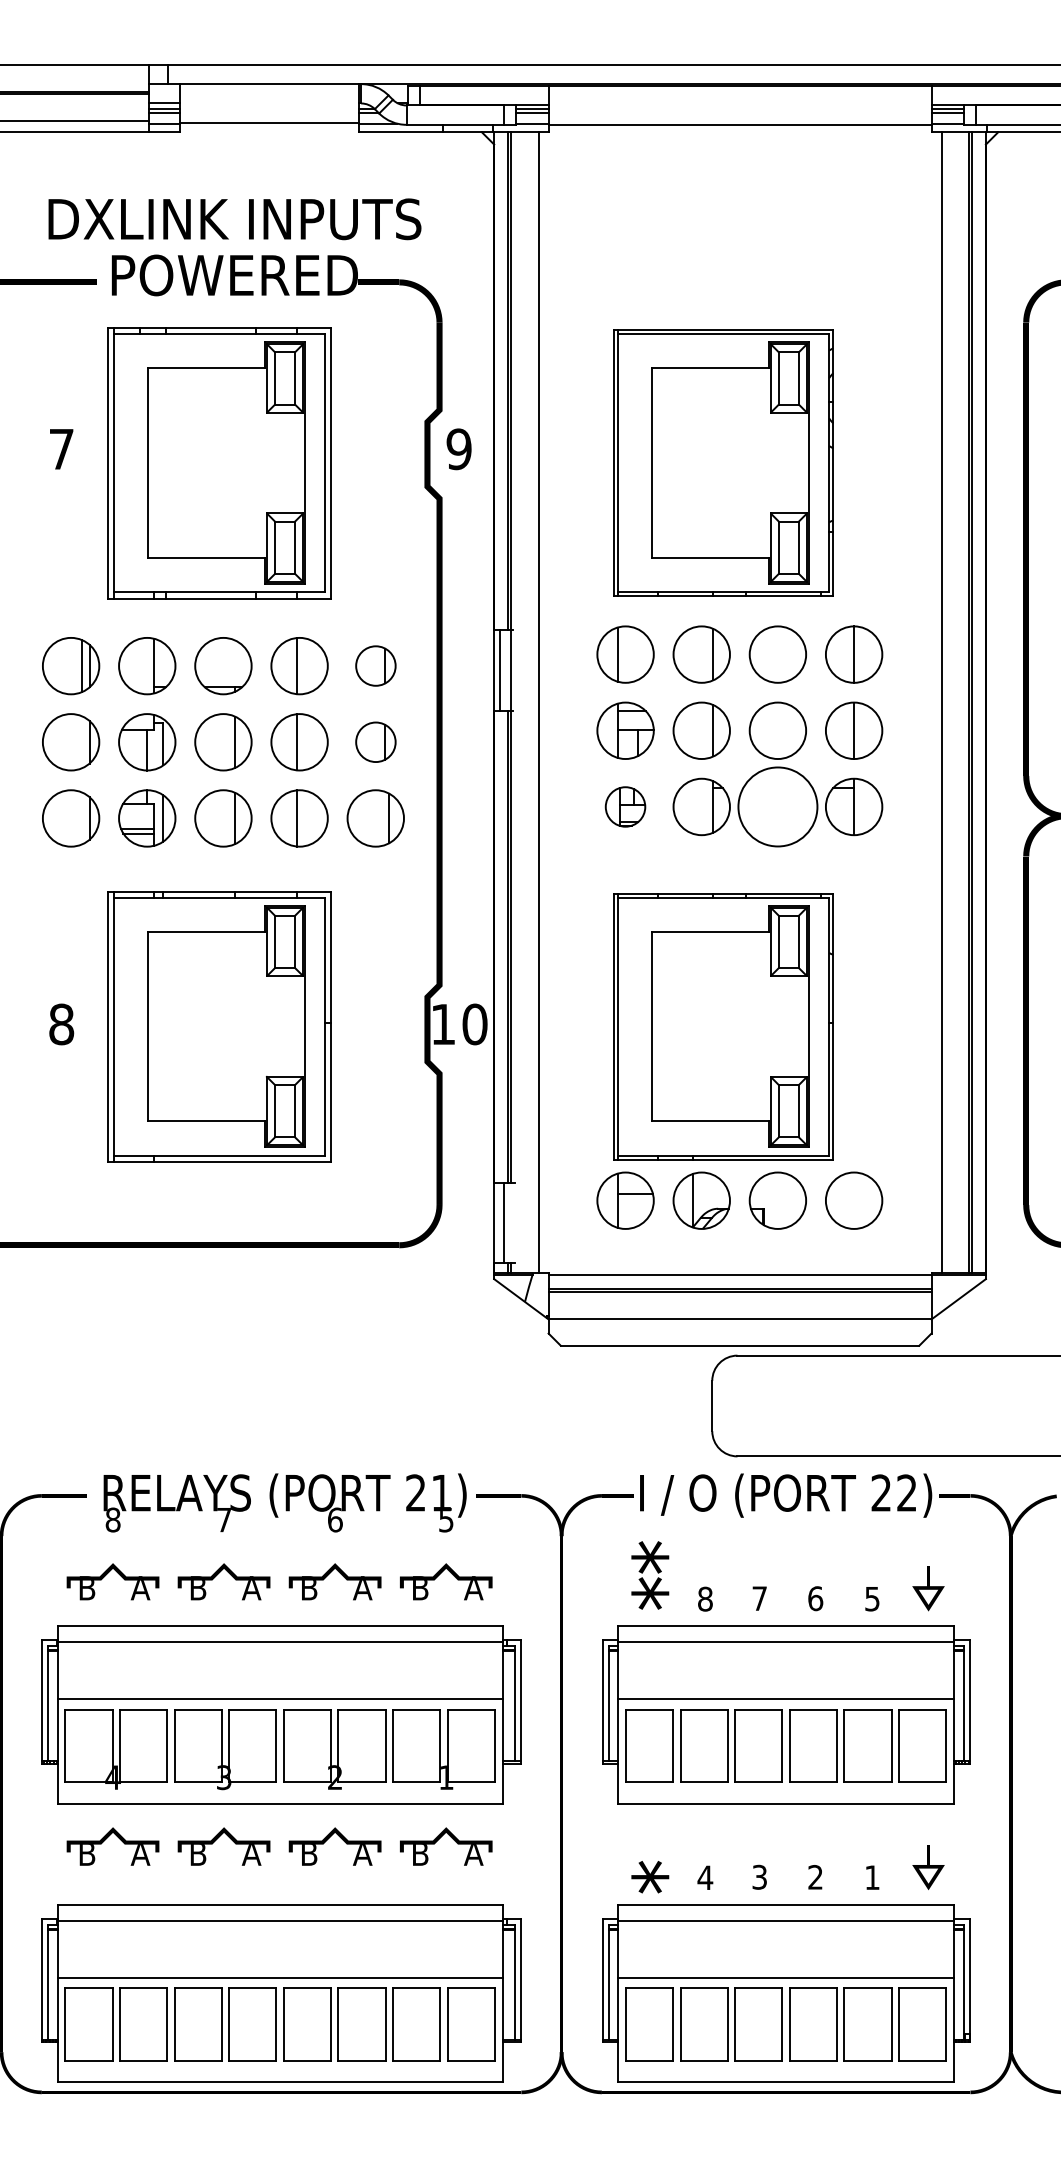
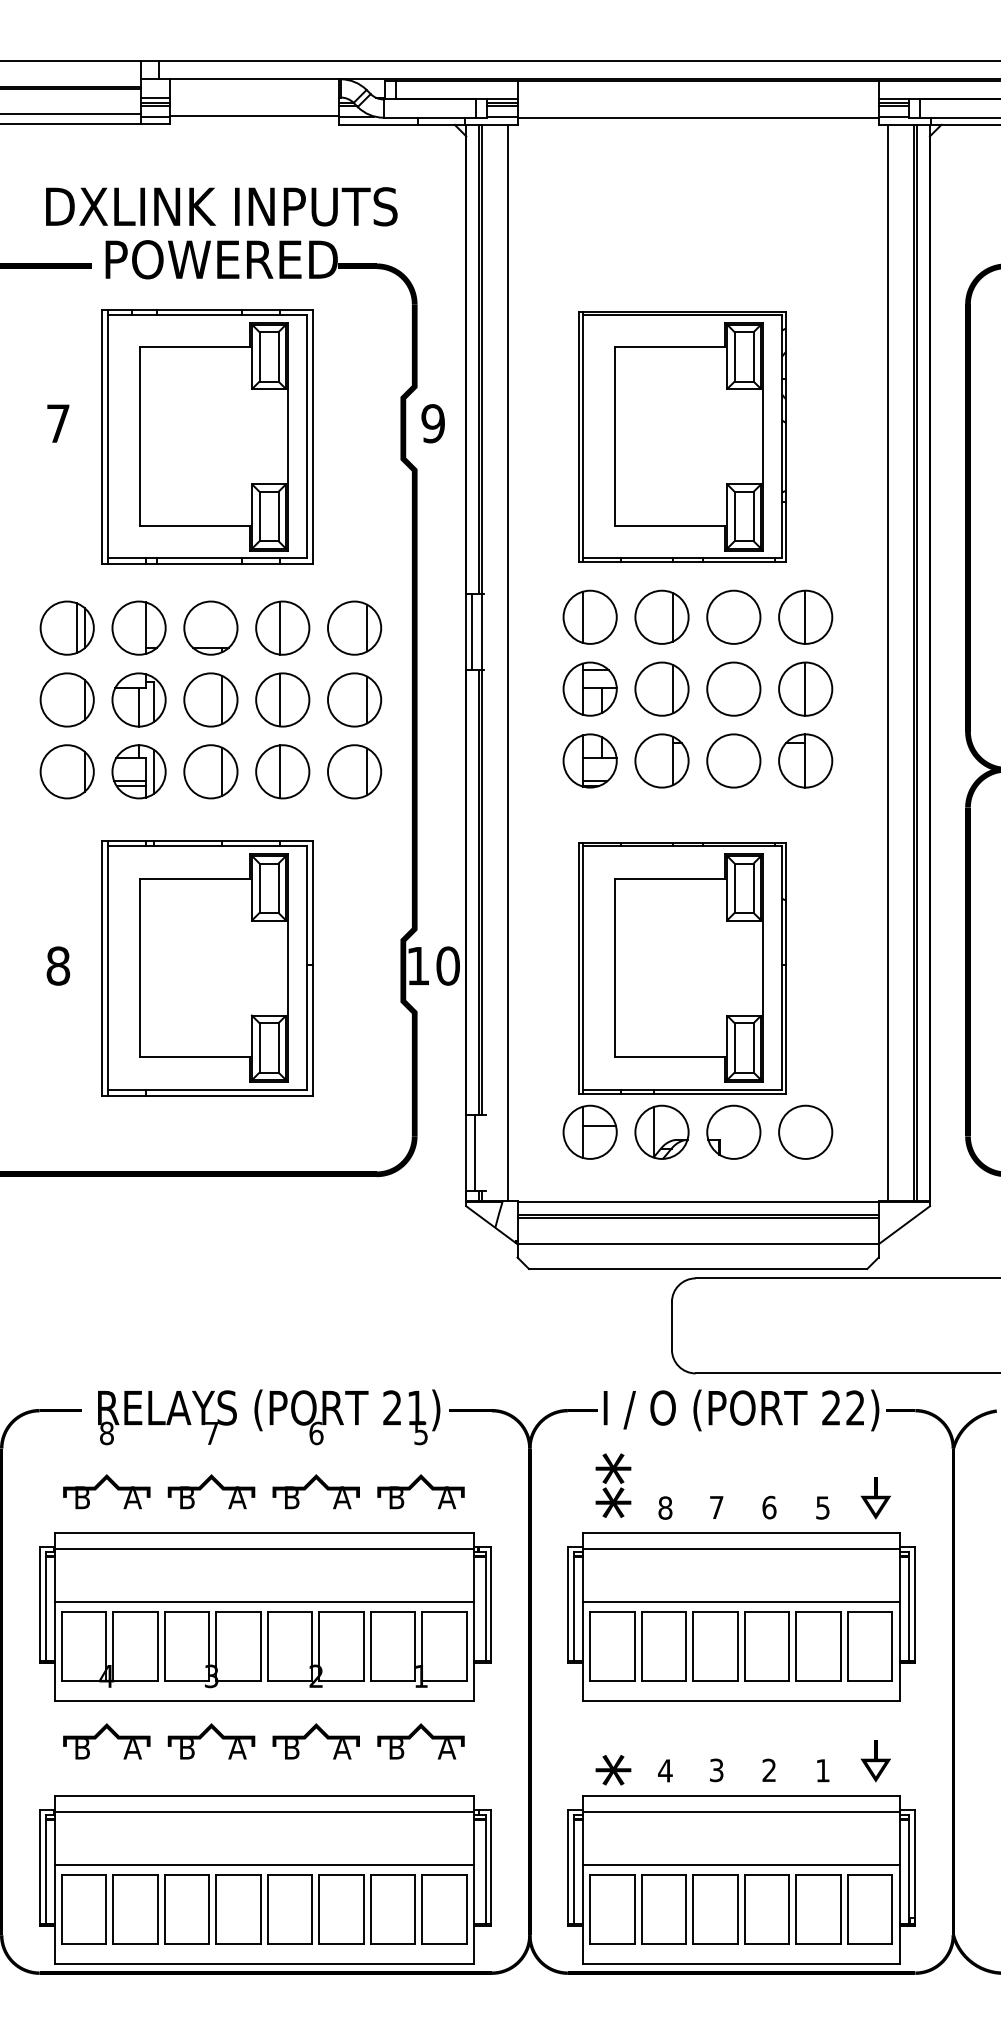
part: (375, 665) -> (354, 627), size x1.43
part: (375, 741) -> (354, 699), size x1.43
part: (624, 806) -> (589, 760), size x1.43
circle: (777, 806) -> (733, 760), size x0.71

